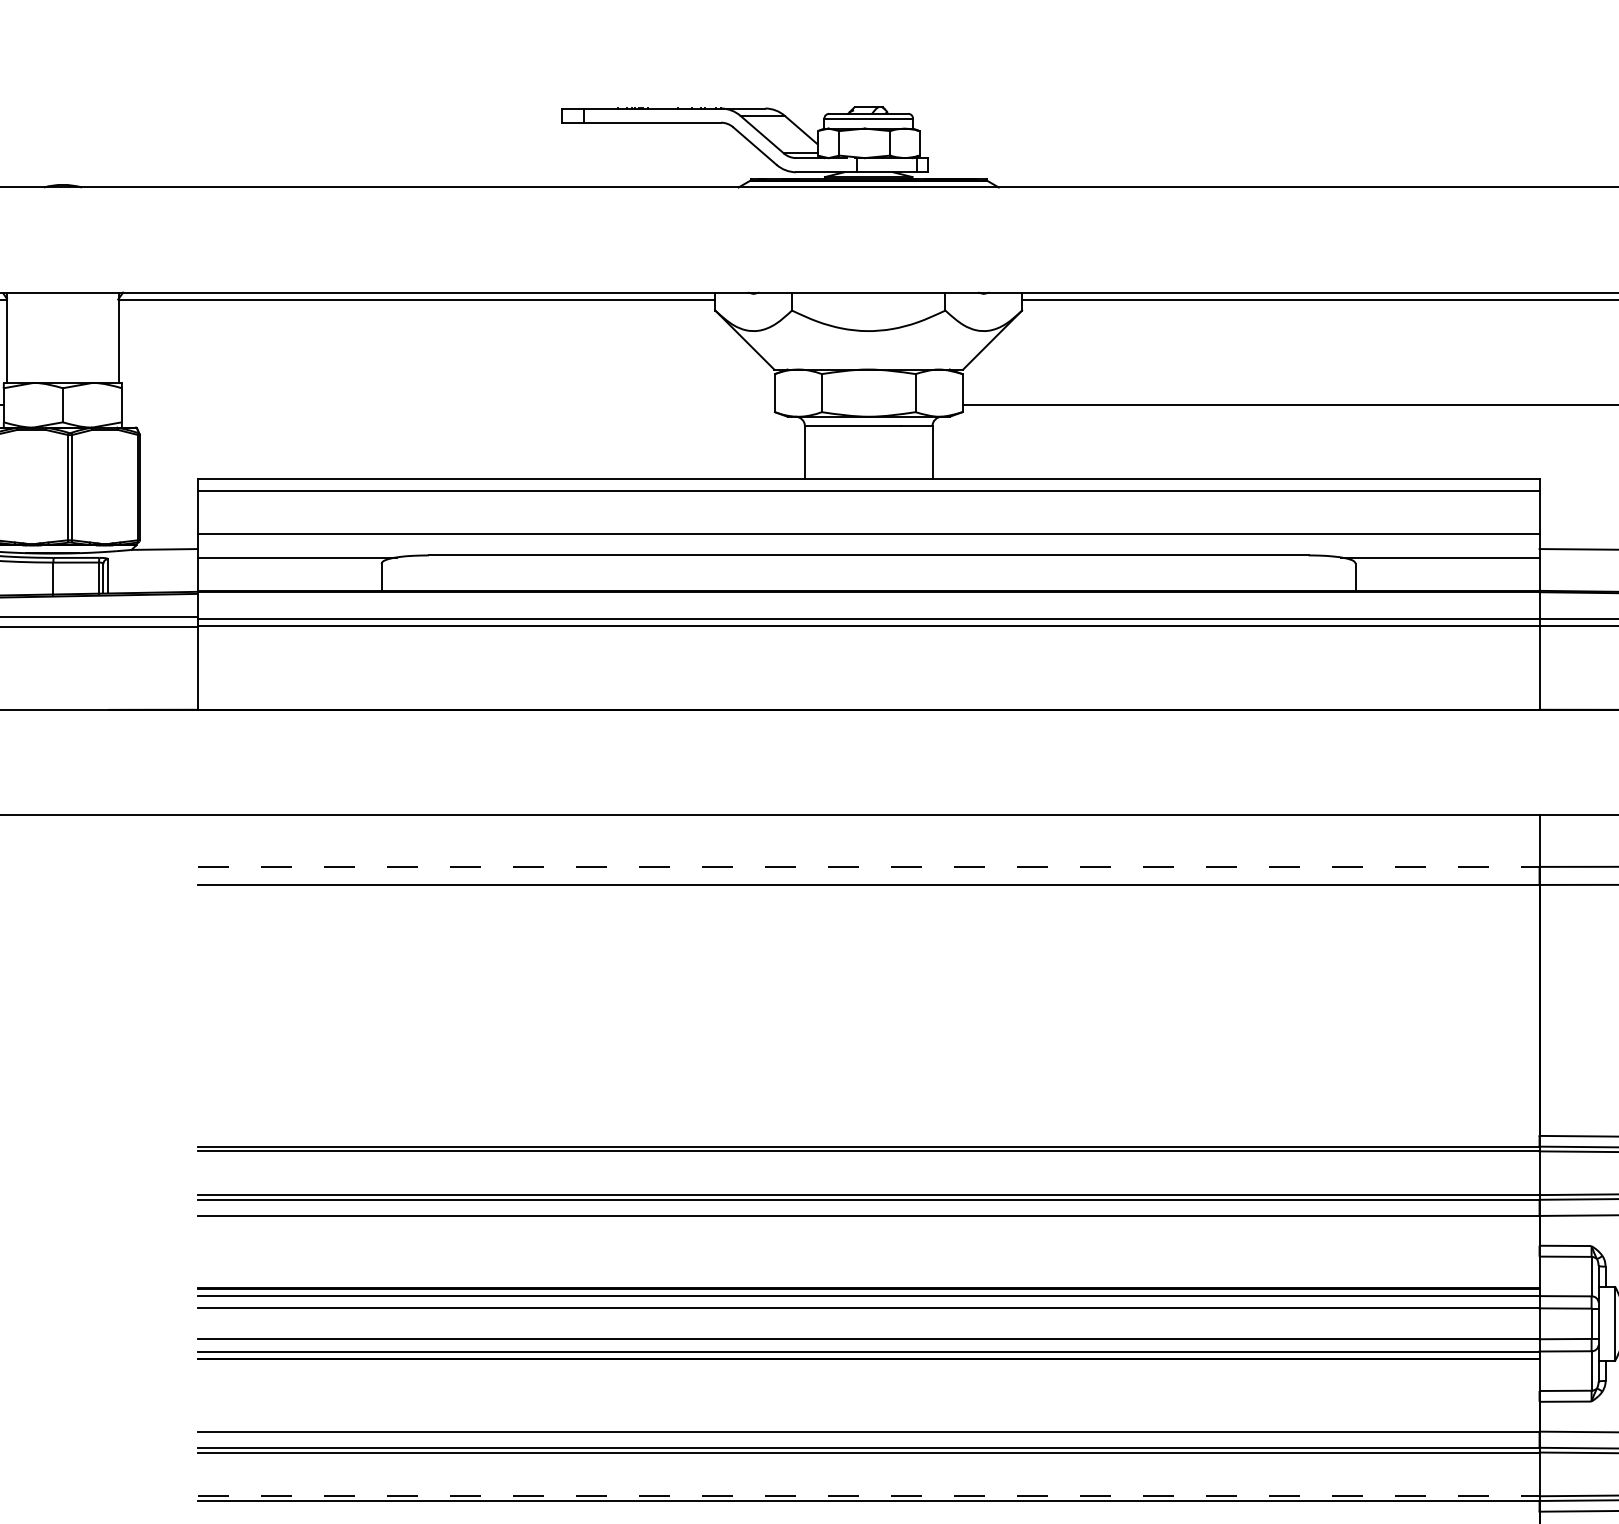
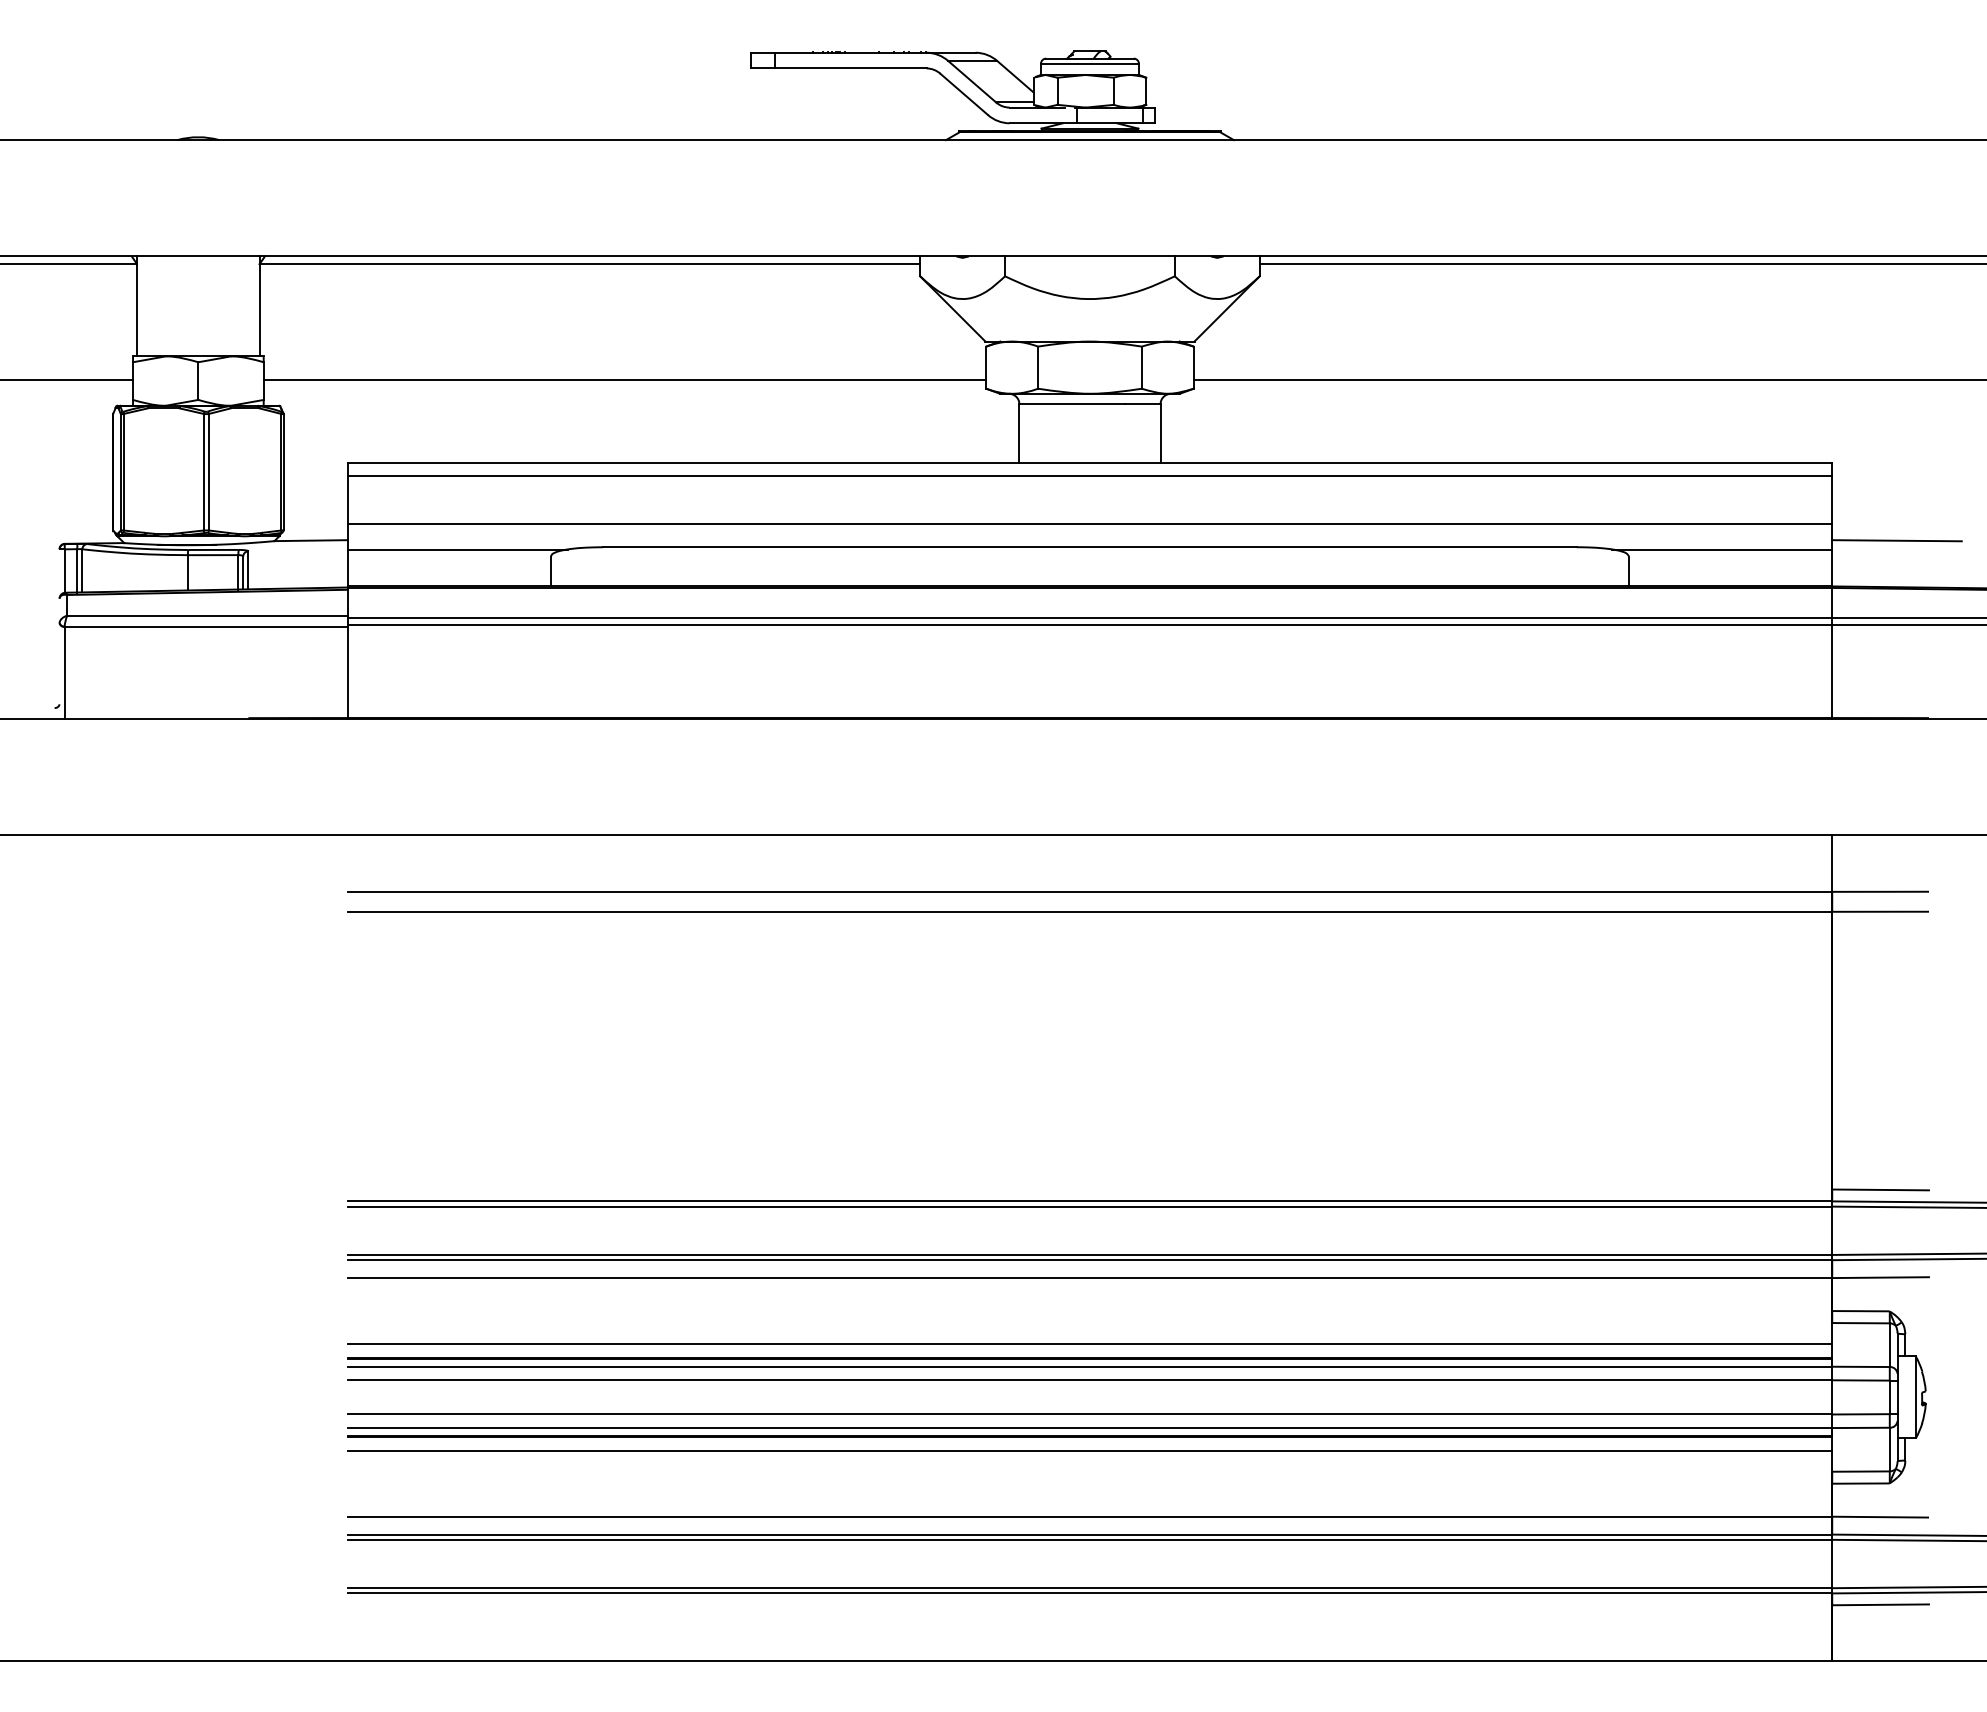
line: (448, 404) -> (624, 380), added
line: (869, 866) -> (1090, 891), dashed -> solid
line: (868, 1275) -> (1089, 1343), added
line: (868, 1372) -> (1089, 1451), added
line: (869, 1496) -> (1090, 1588), dashed -> solid

